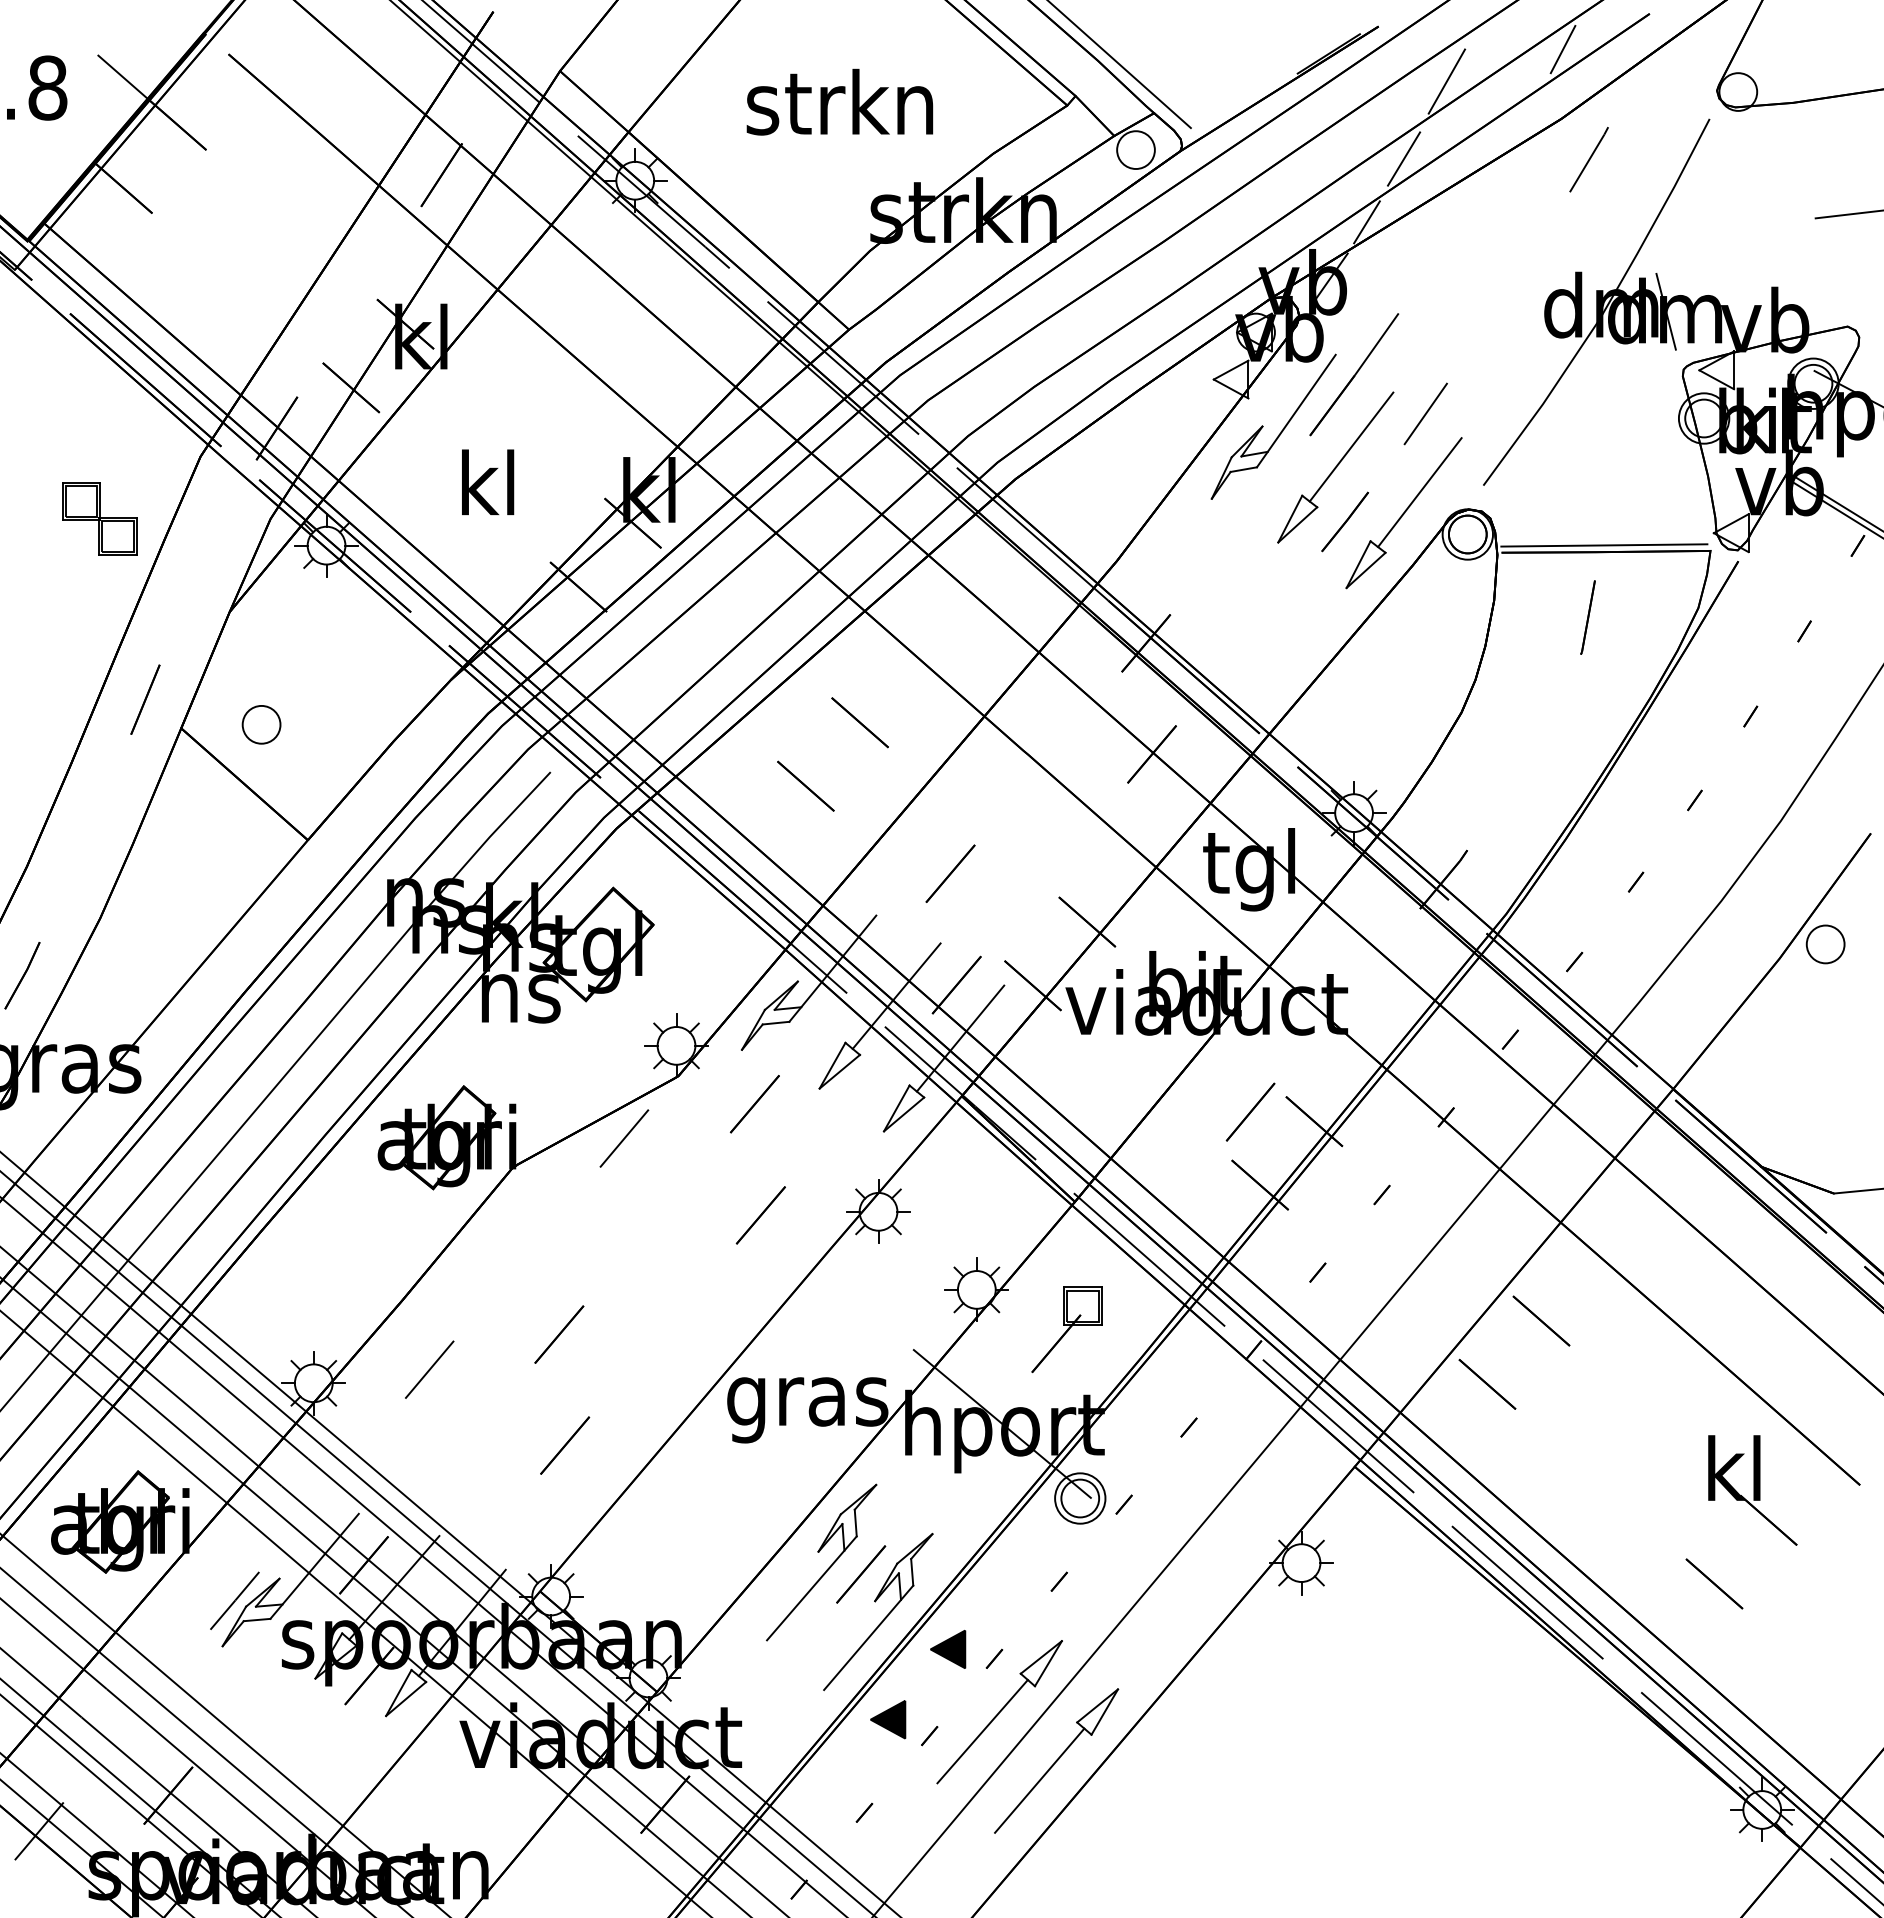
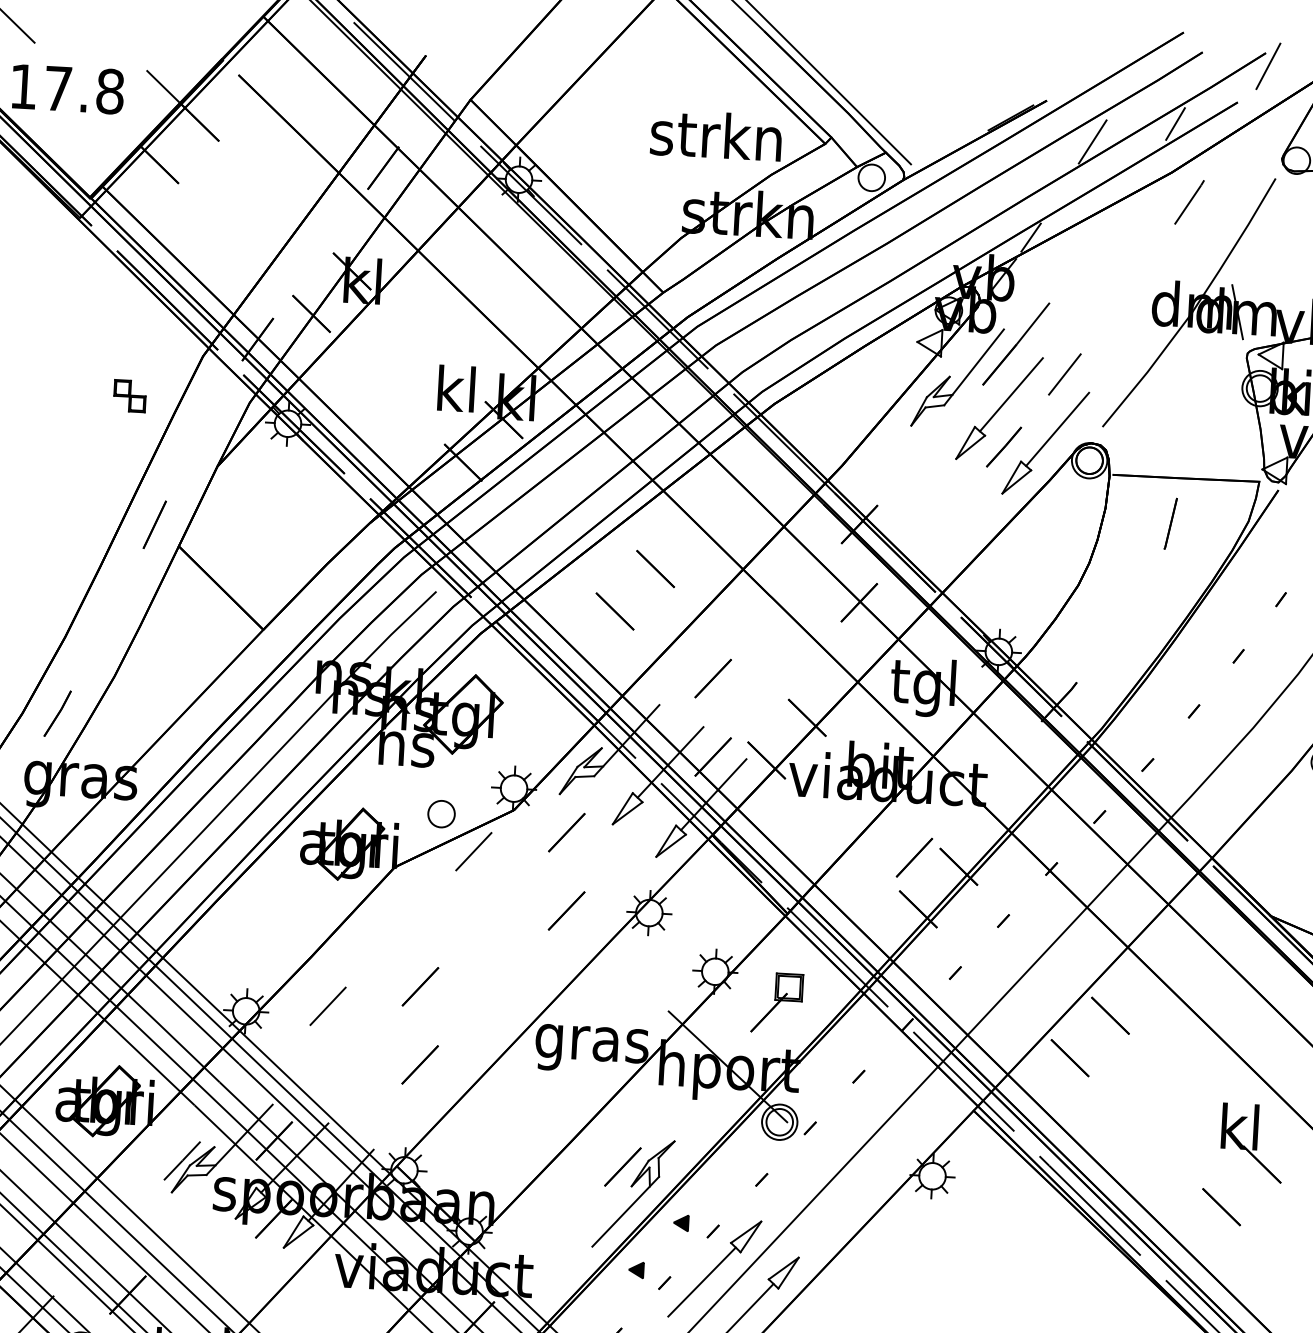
text: (839, 101) -> (716, 134), moved
line: (1403, 158) -> (1059, 194), removed
text: (488, 481) -> (456, 388), moved
part: (99, 518) -> (129, 395), size x0.6
line: (1604, 545) -> (1185, 473), removed
part: (261, 724) -> (441, 813), moved
part: (827, 1568) -> (599, 1161), removed
part: (948, 1649) -> (681, 1223), size x0.6
part: (888, 1719) -> (636, 1269), size x0.6

